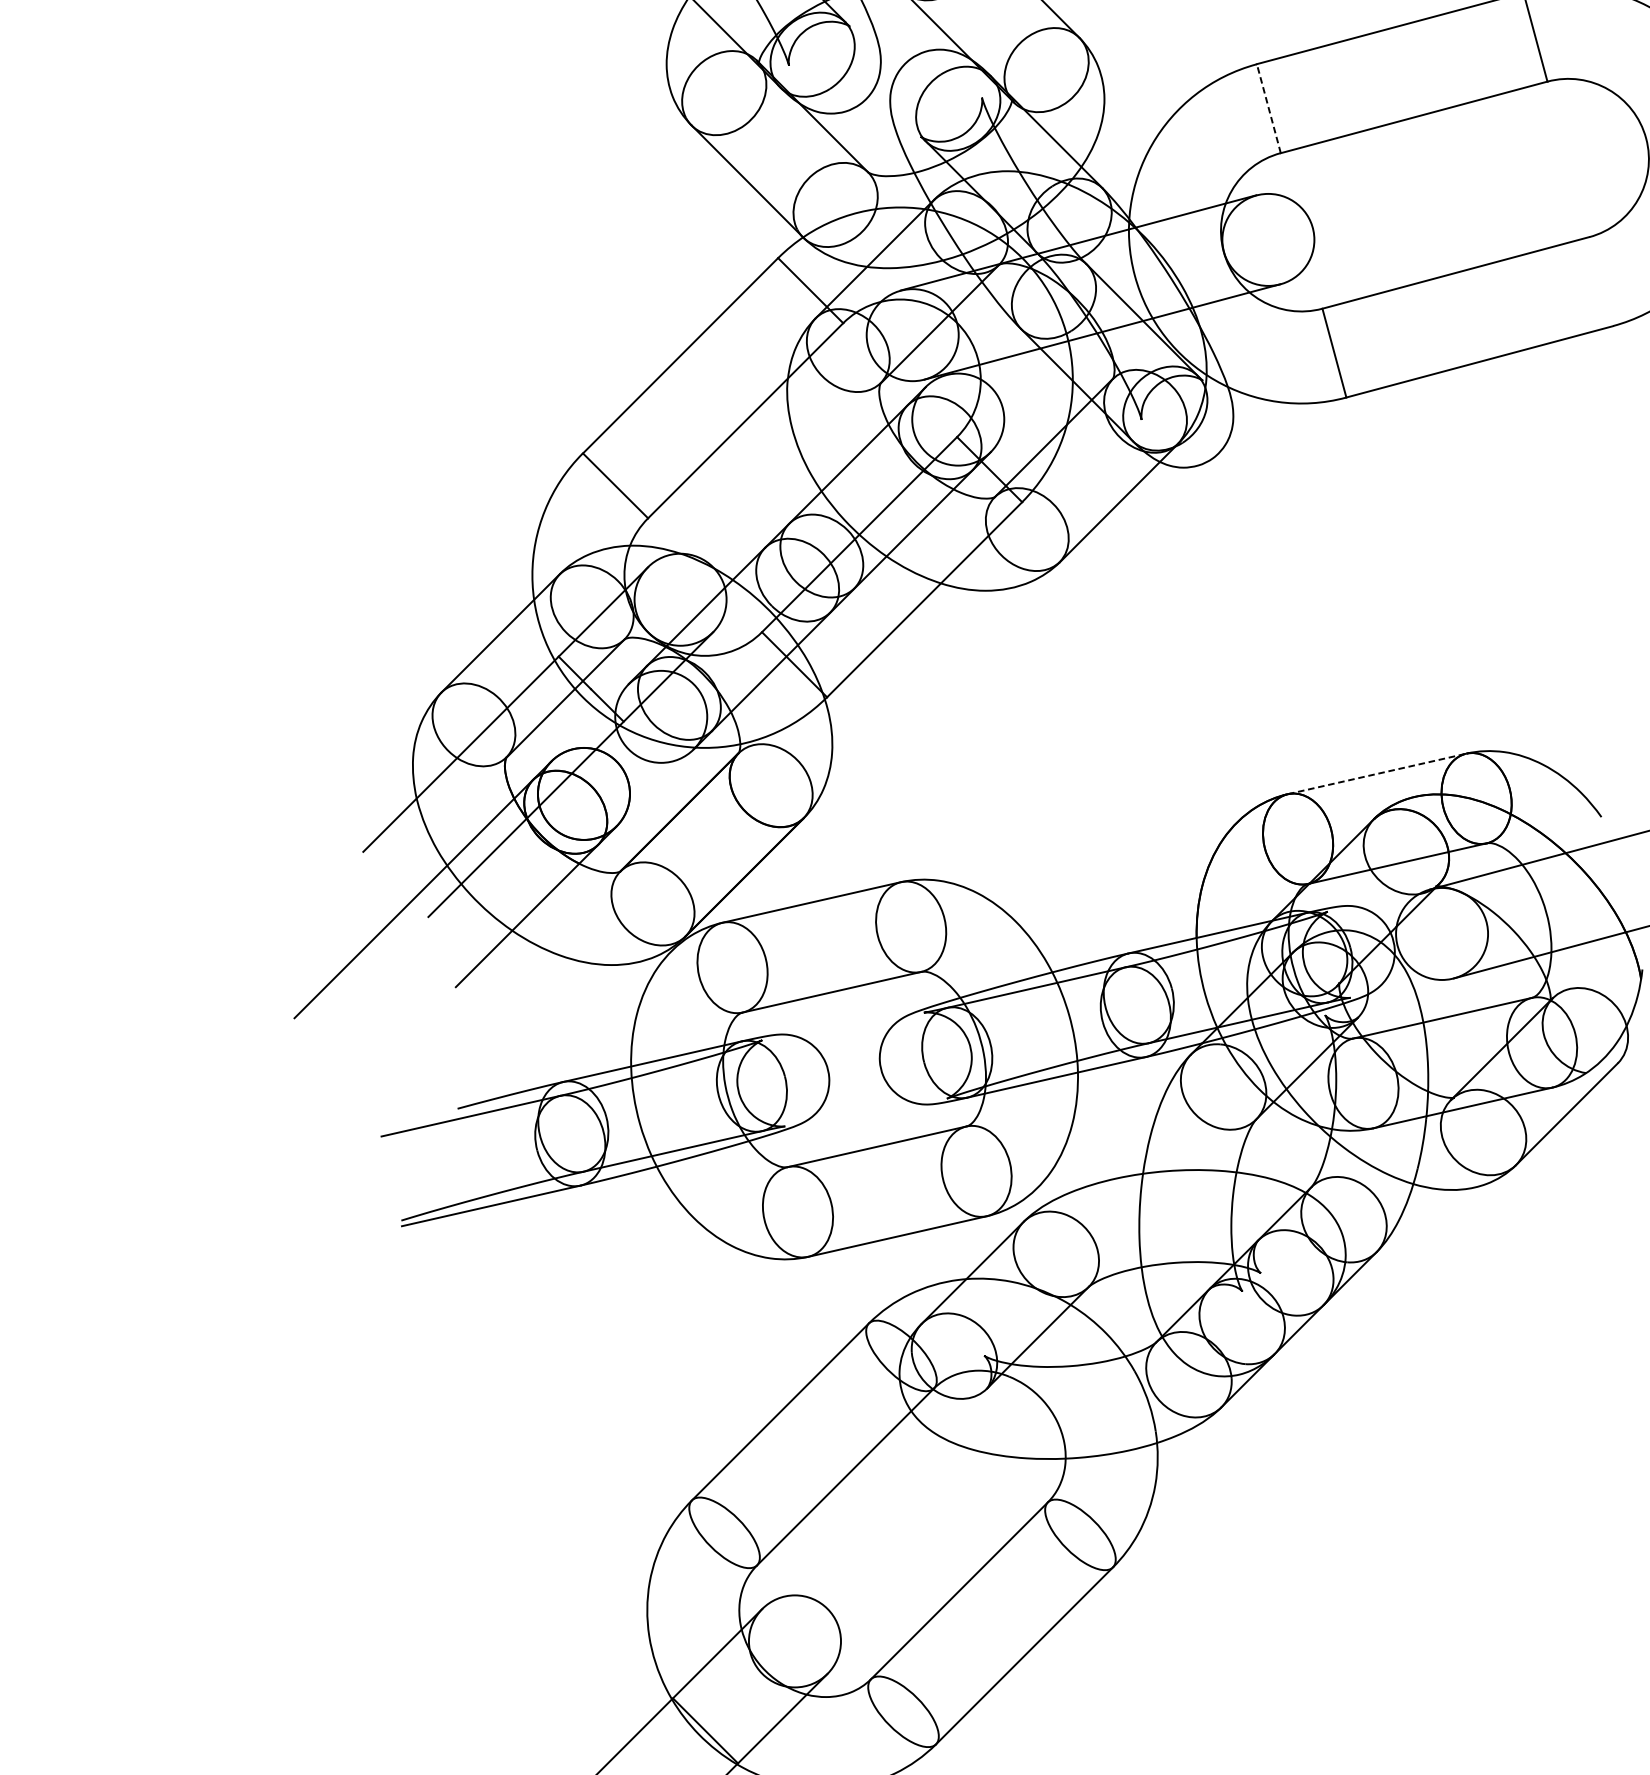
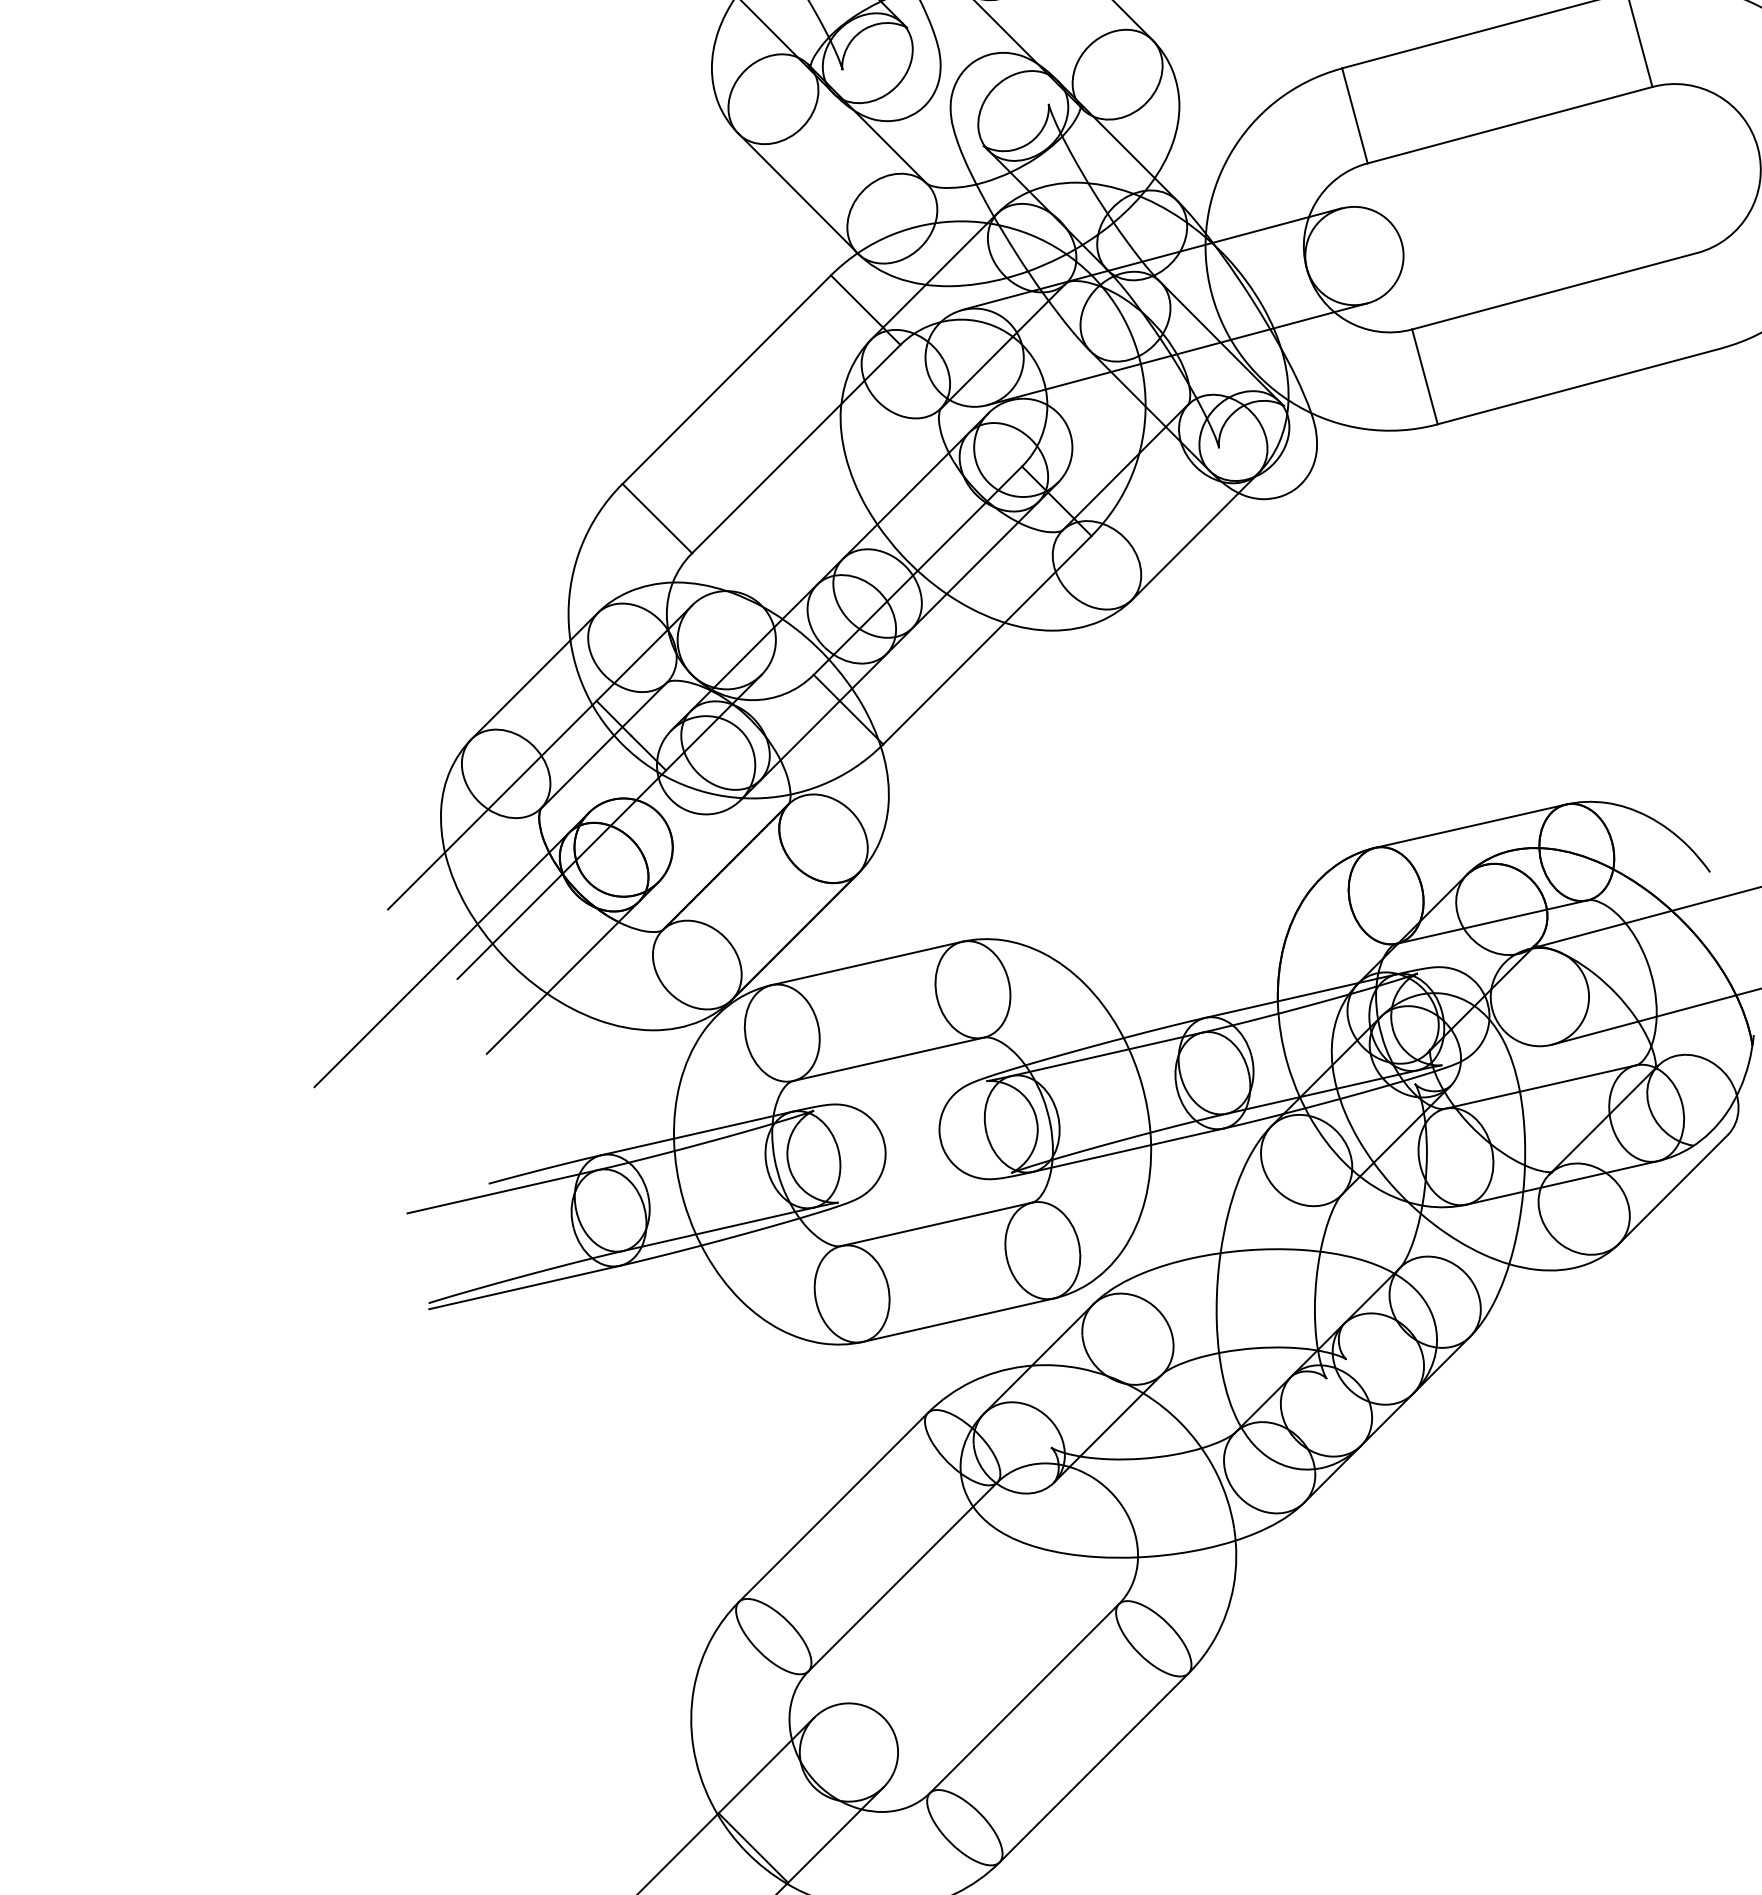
line: (1268, 108) -> (1354, 115), dashed -> solid
line: (1377, 774) -> (1470, 826), dashed -> solid

